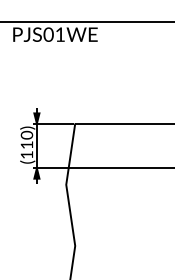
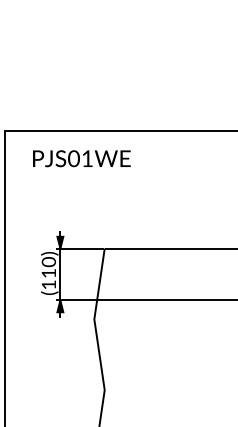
text: (55, 34) -> (81, 158), moved

